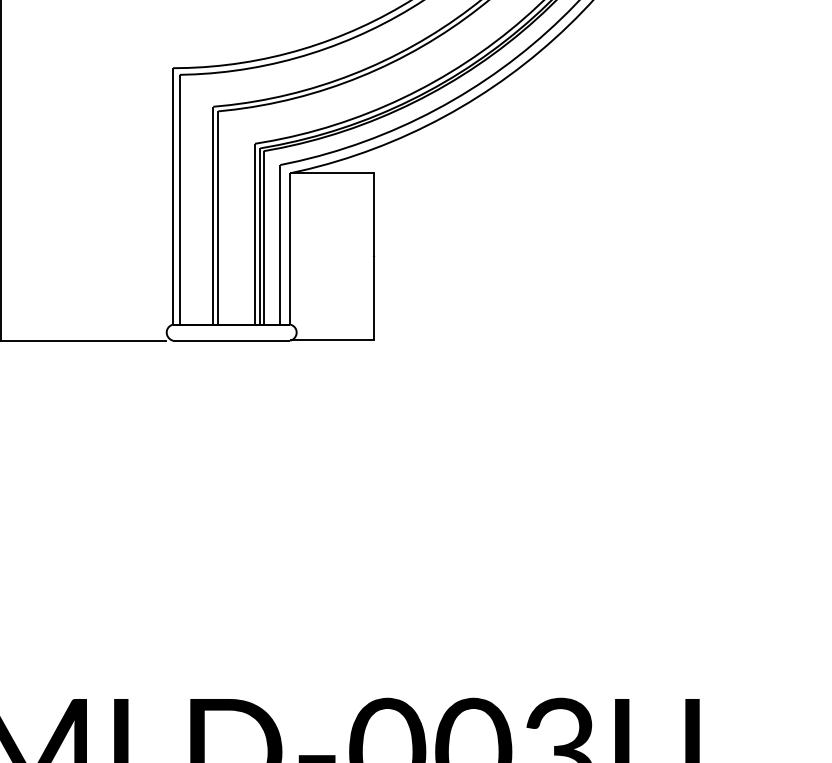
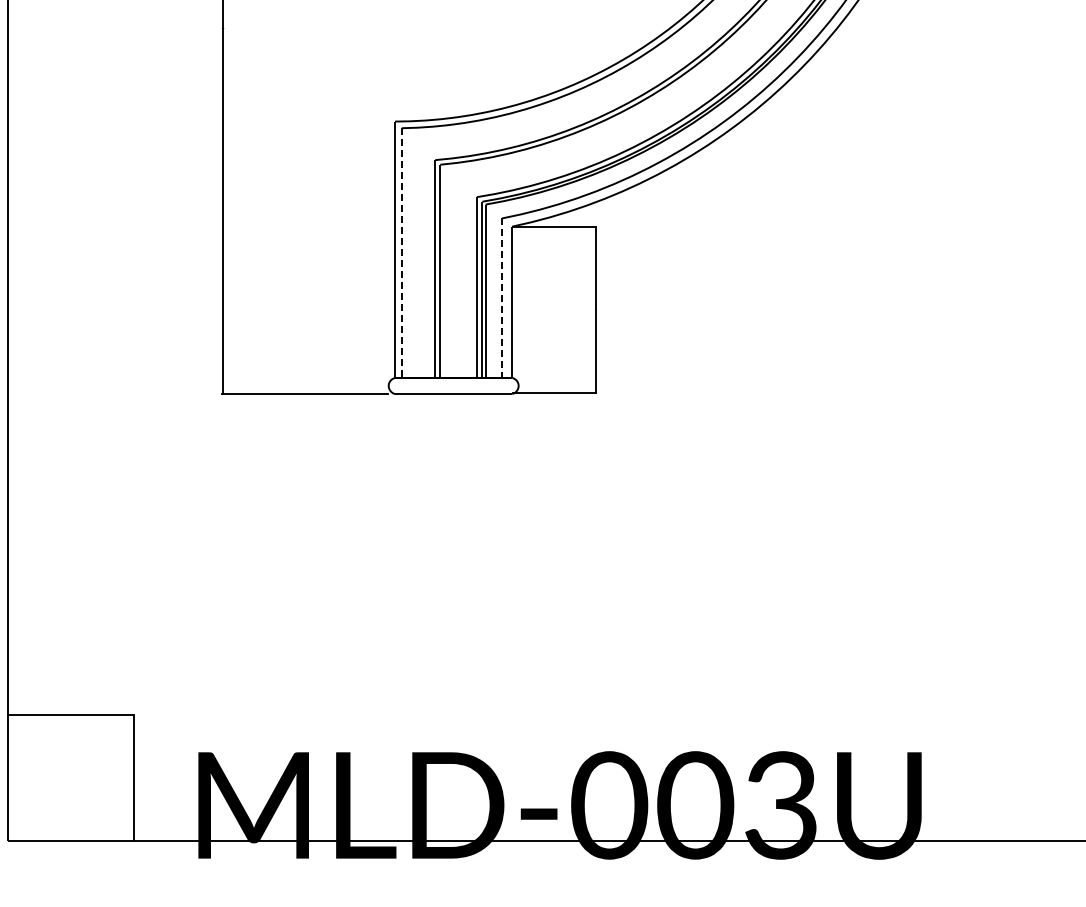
line: (179, 200) -> (401, 253), solid -> dashed
line: (280, 245) -> (502, 298), solid -> dashed

